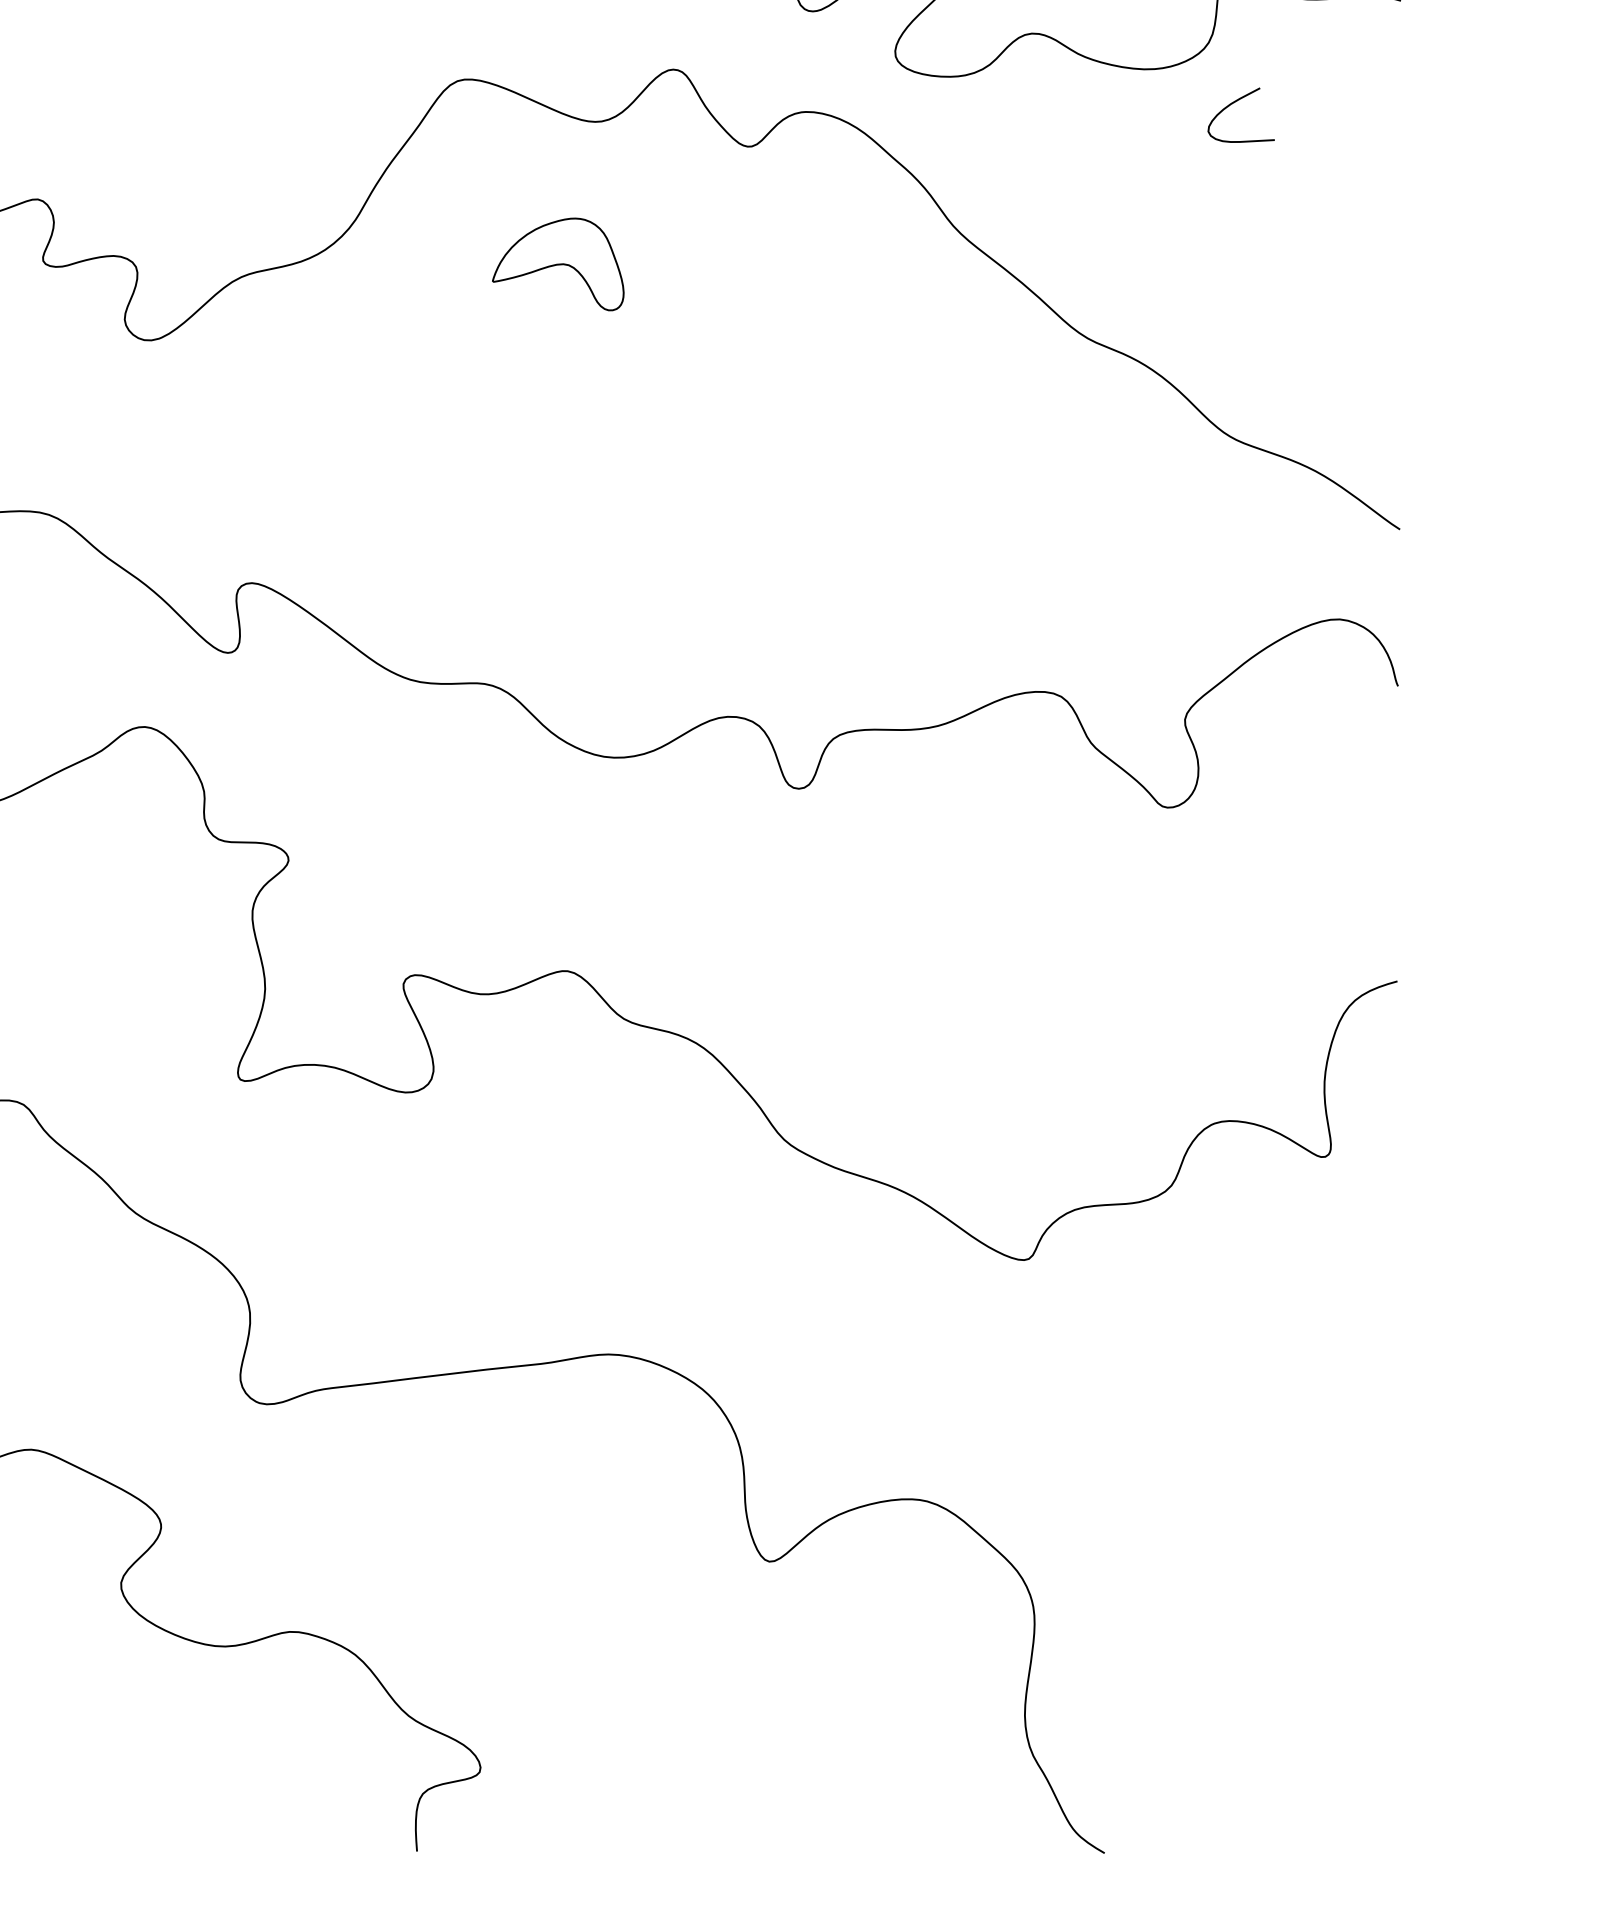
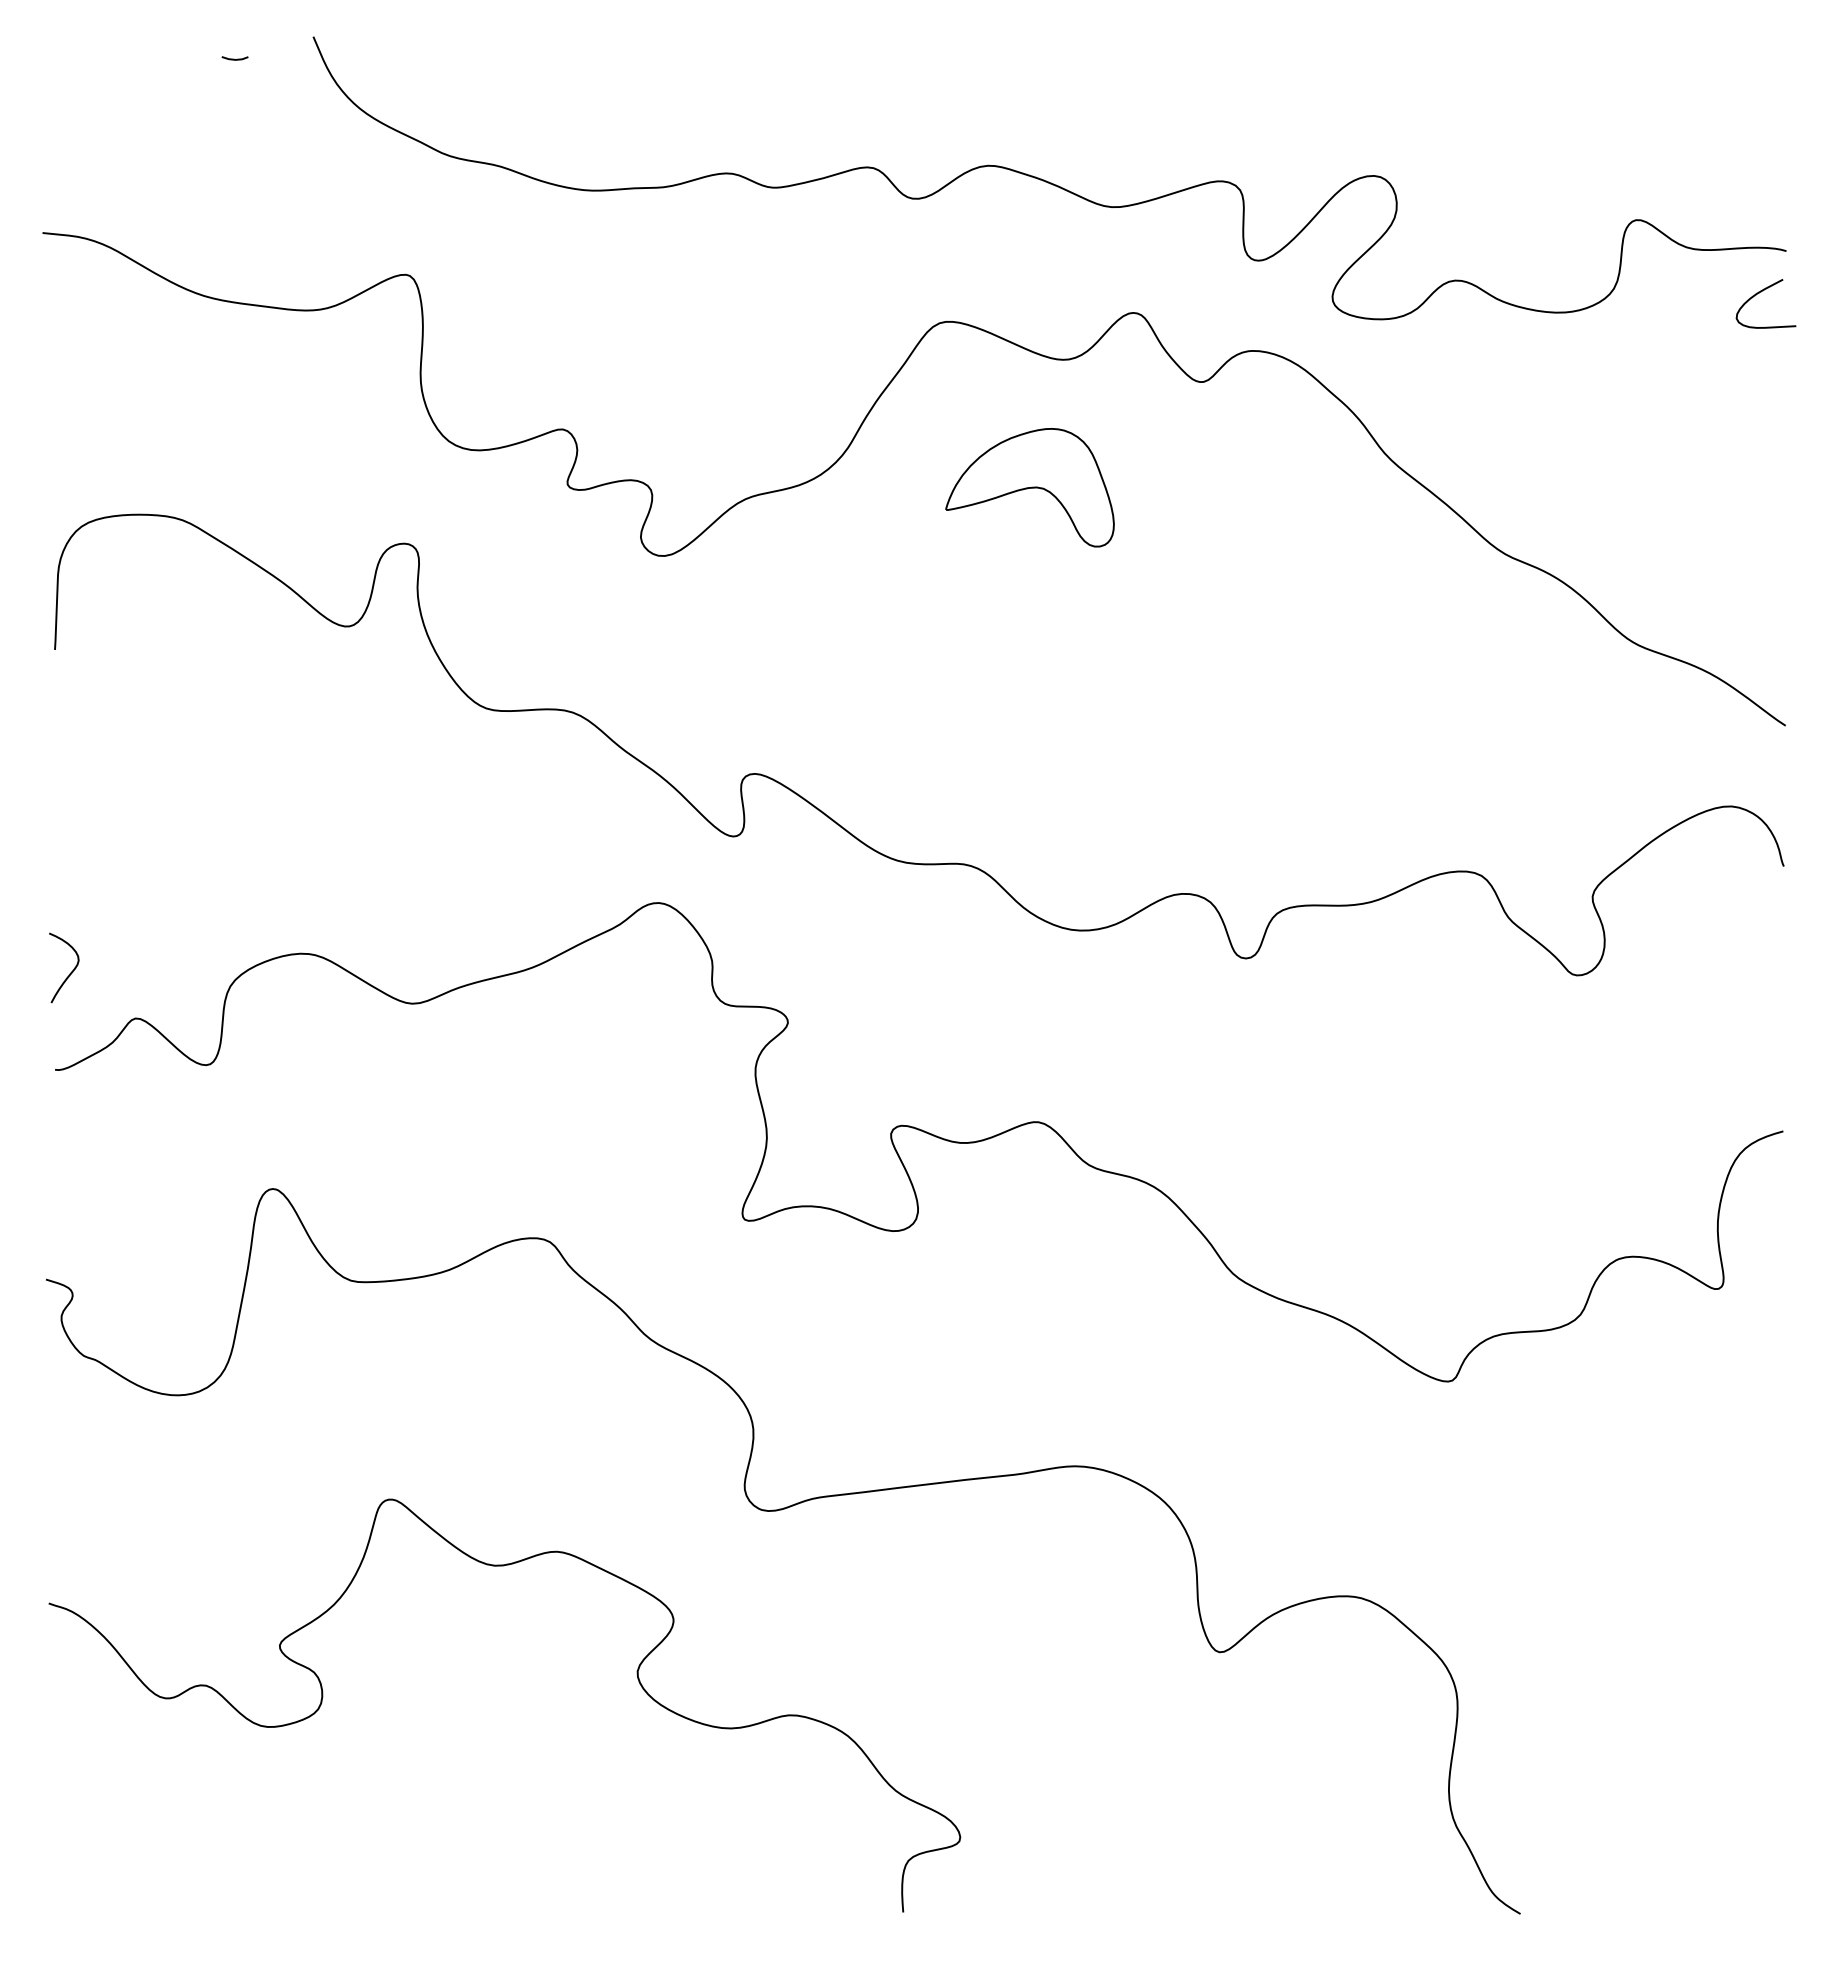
curve: (1233, 103) -> (1759, 293), moved
part: (557, 264) -> (1029, 487), size x1.43

